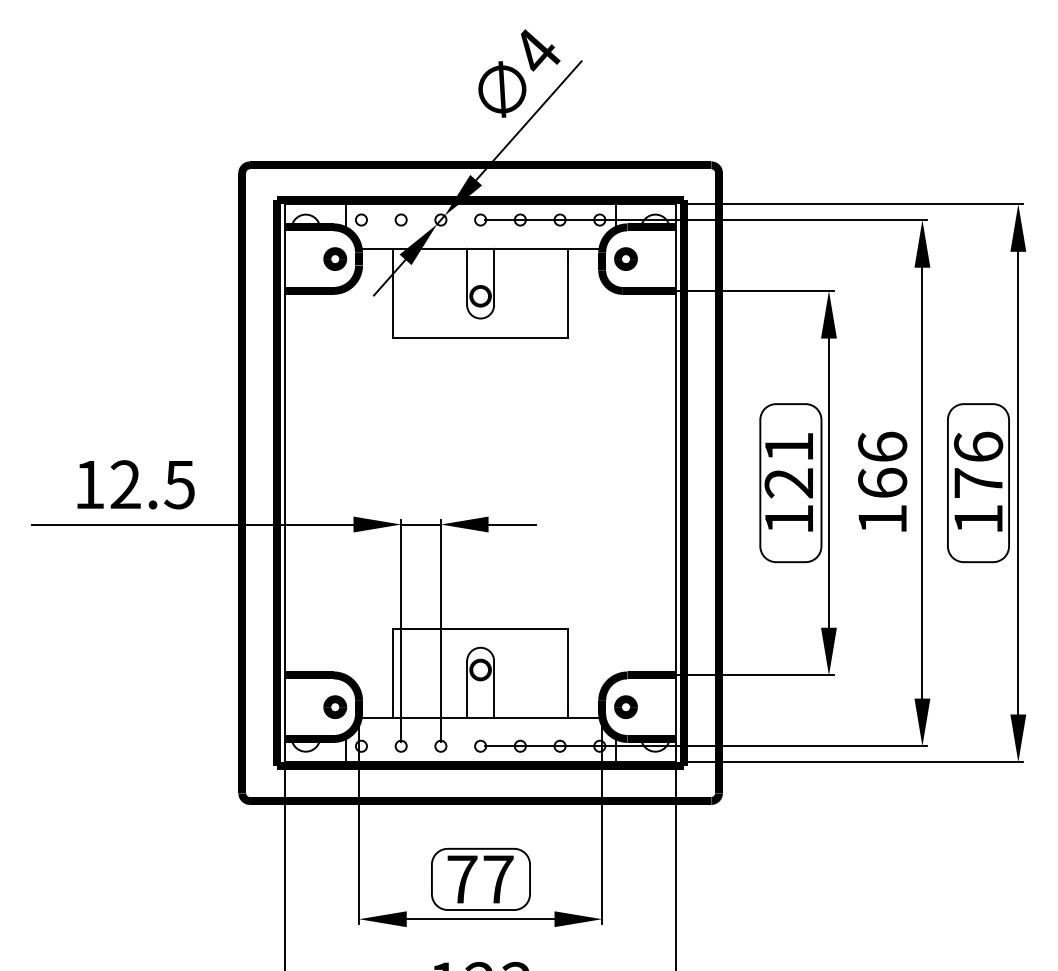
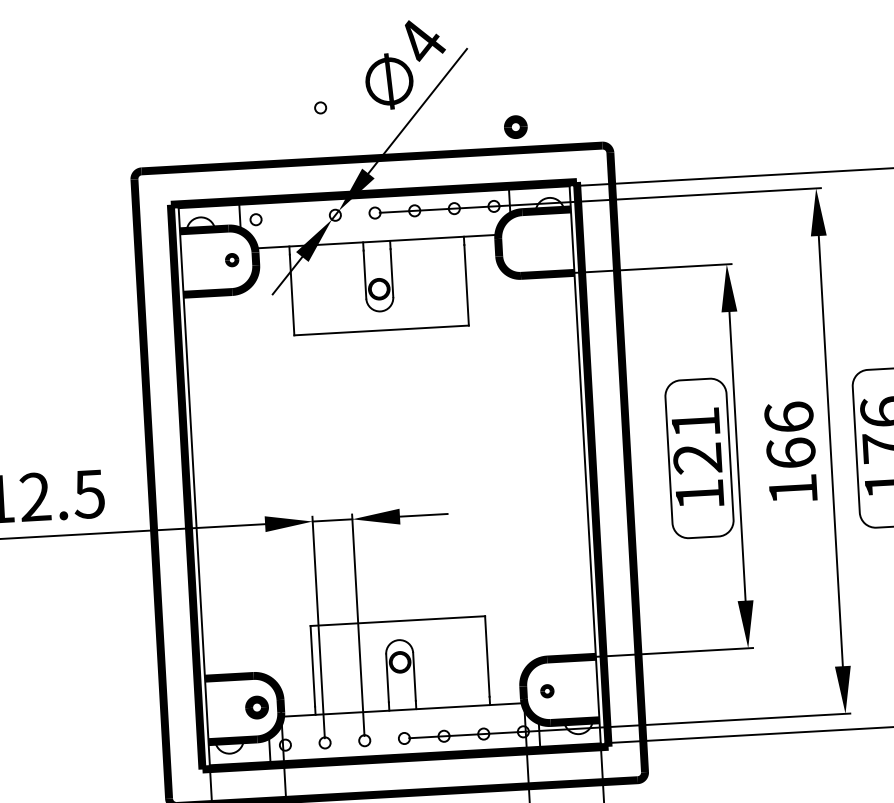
circle: (400, 219) -> (319, 107), moved
part: (335, 258) -> (232, 259), size x0.6
part: (625, 258) -> (515, 126), moved
part: (625, 706) -> (546, 690), size x0.6

